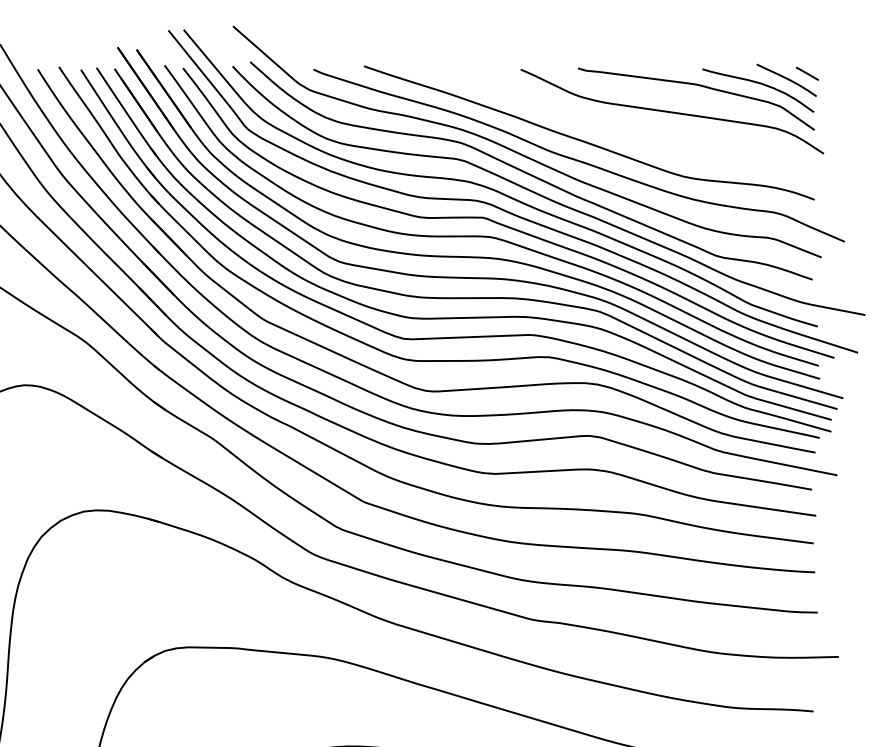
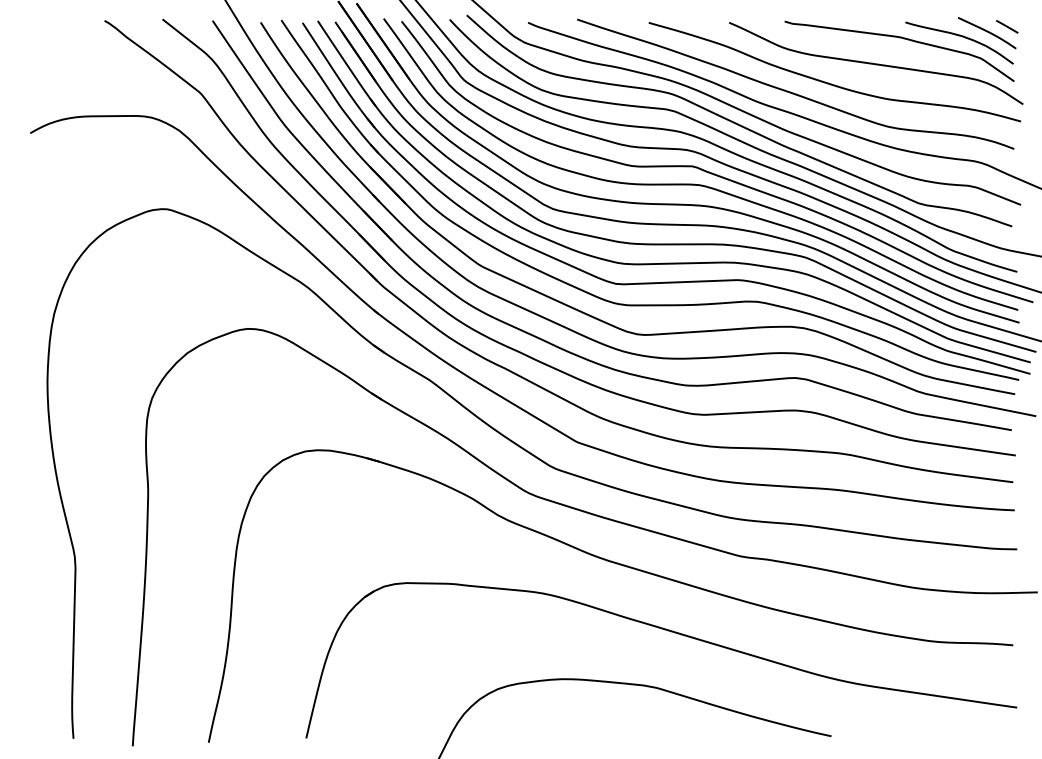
curve: (626, 132) -> (831, 83), added

